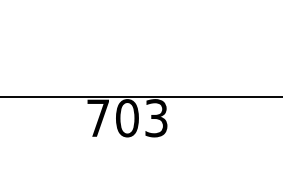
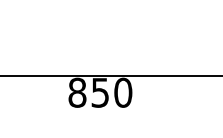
text: (127, 118) -> (100, 92), 703 -> 850

